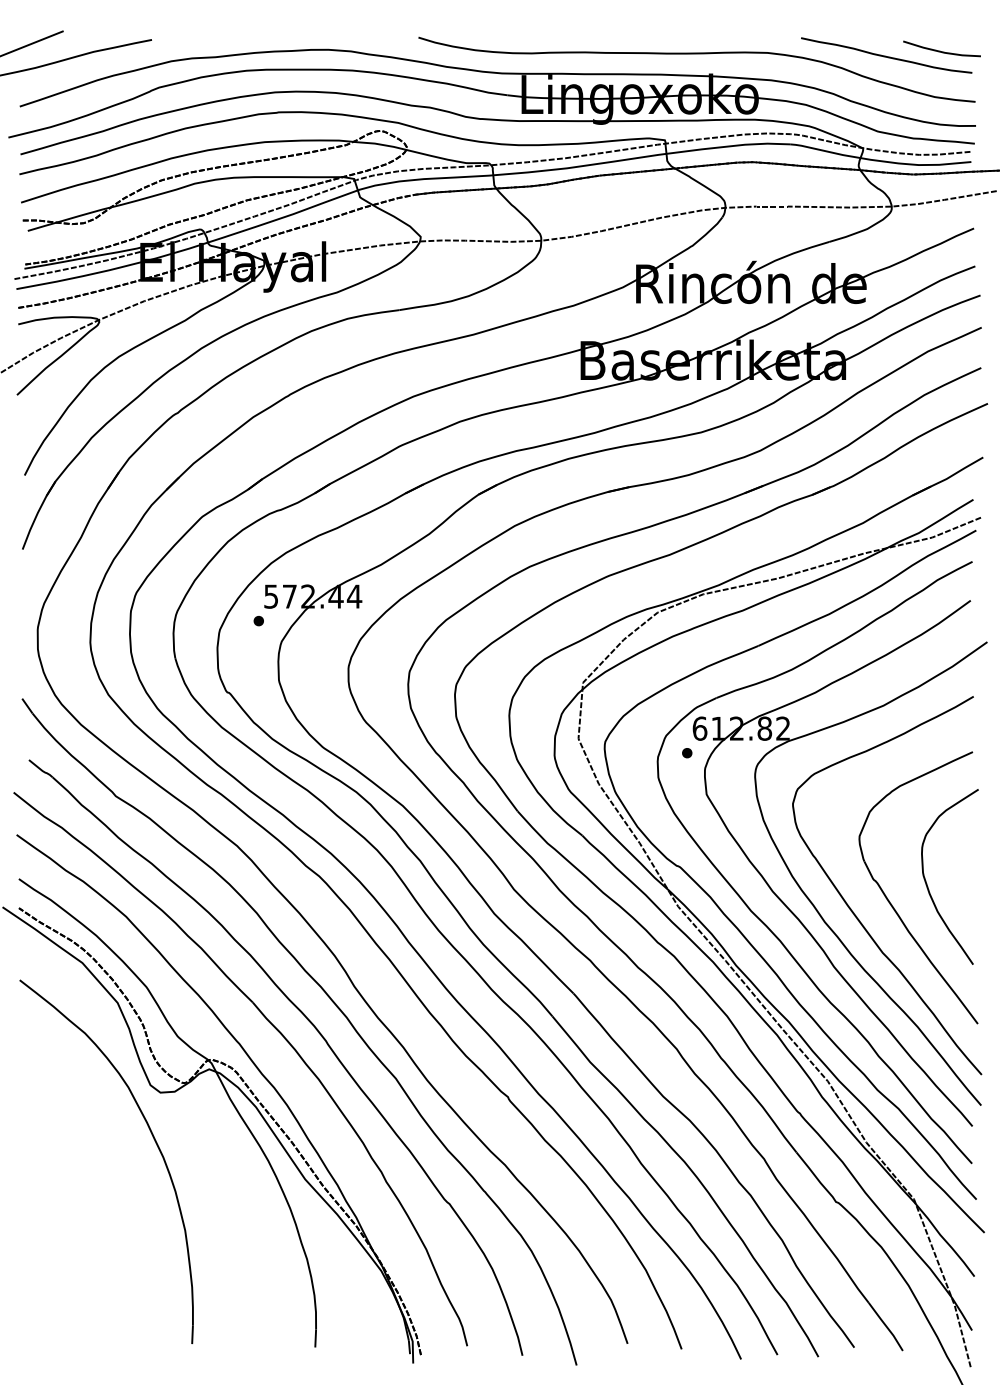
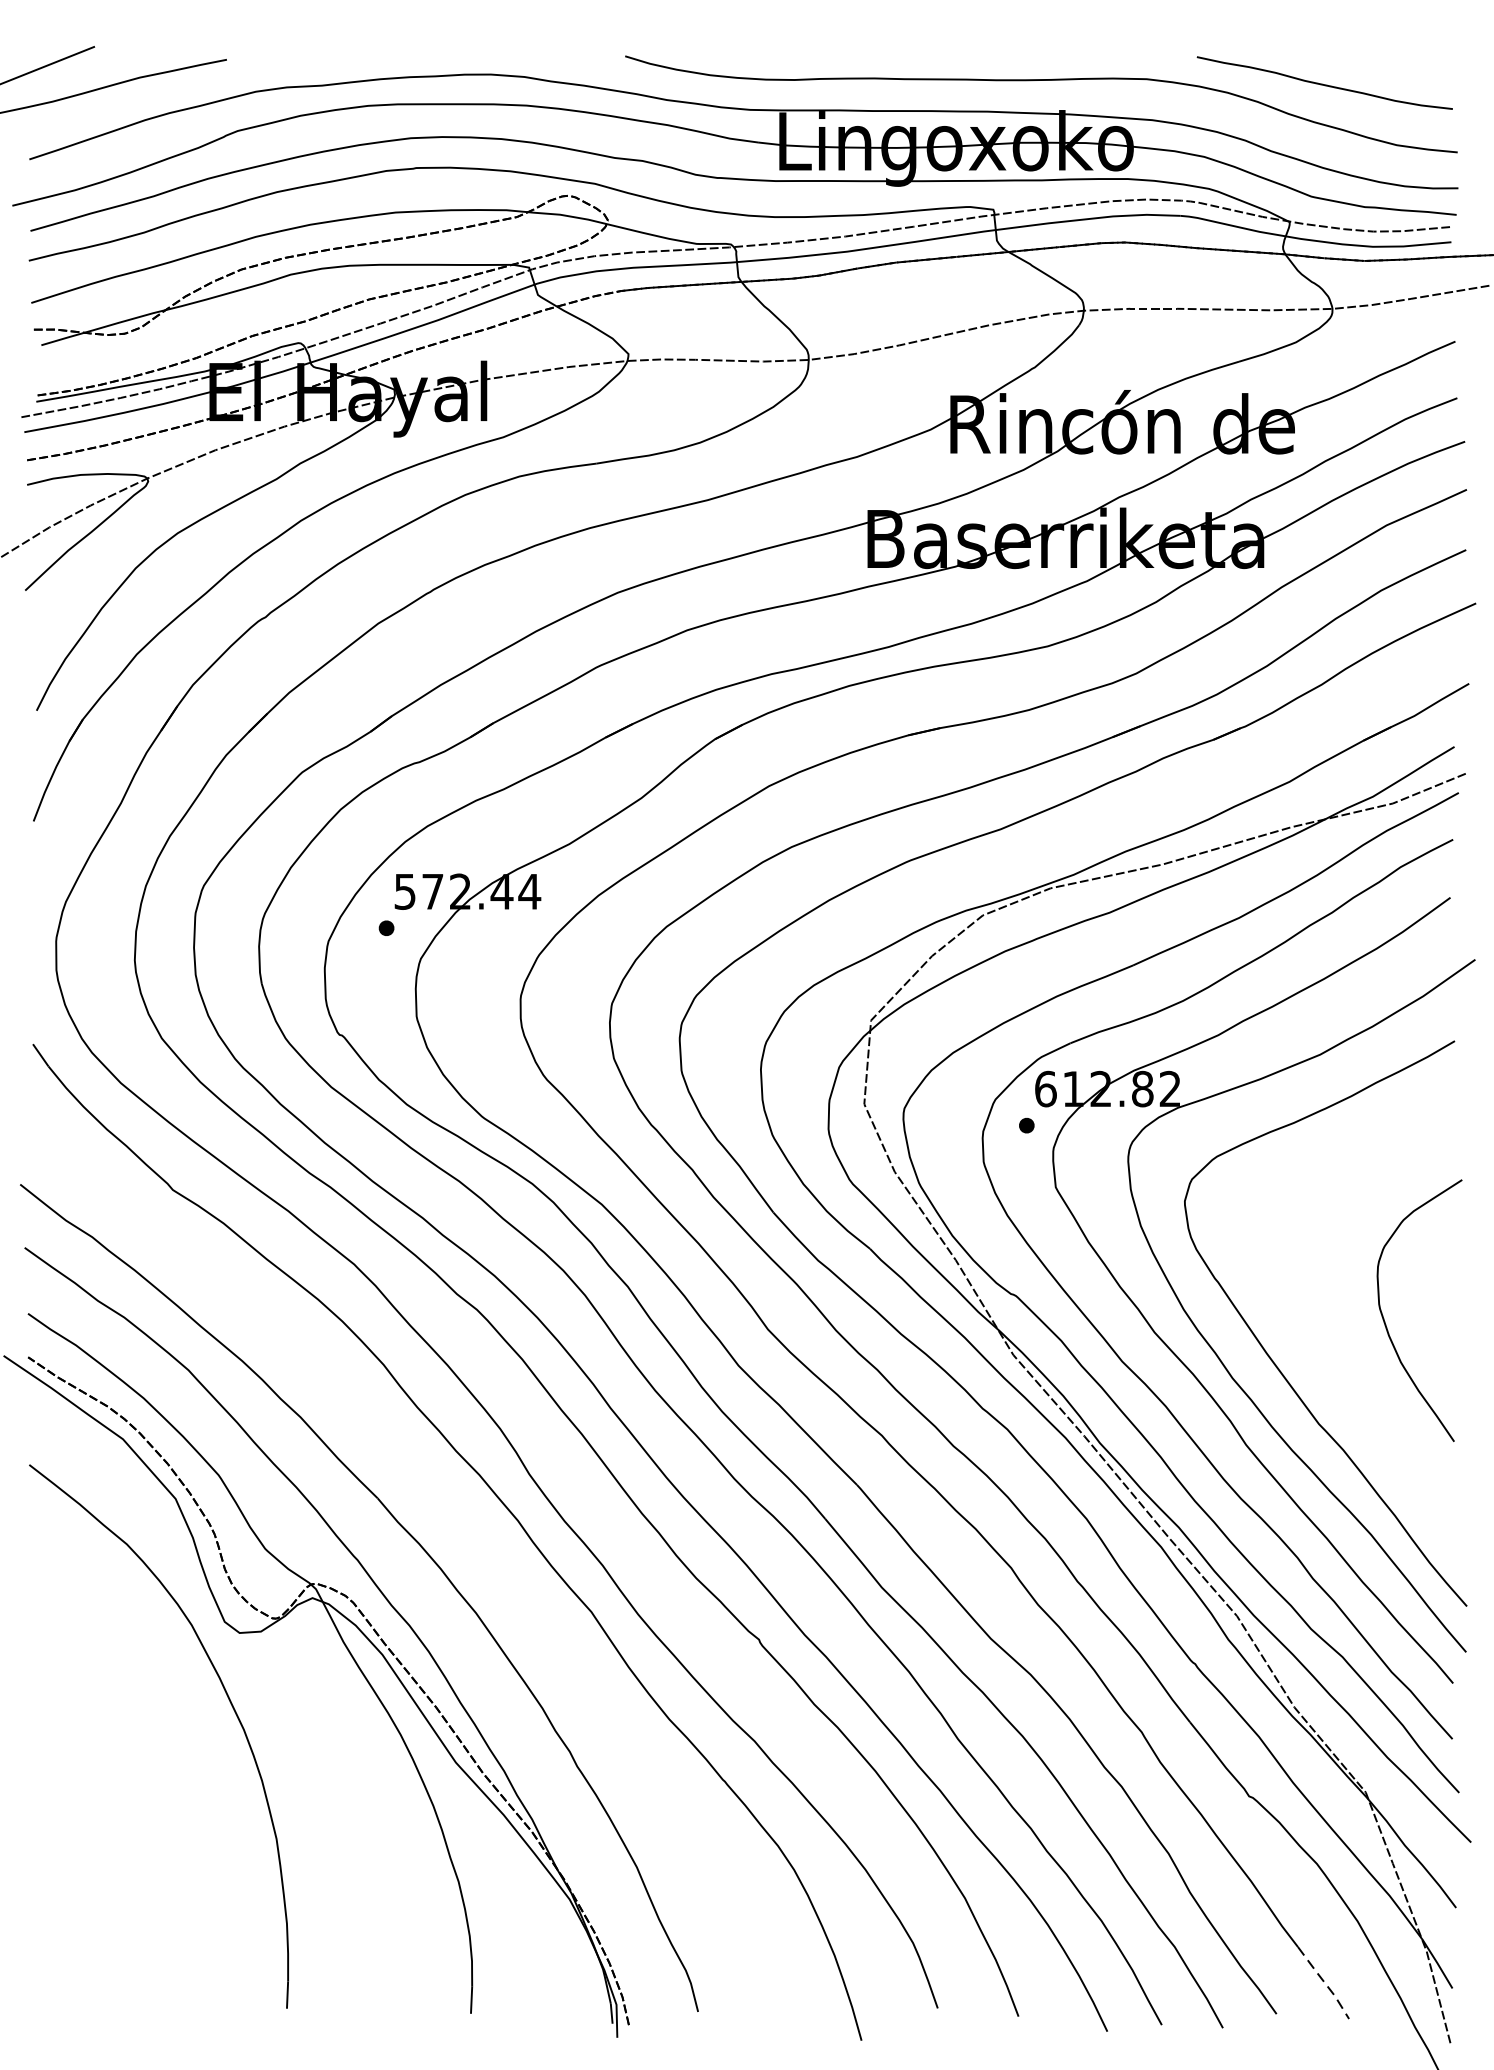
line: (940, 50) -> (1405, 75), removed
part: (892, 904) -> (1333, 1351), removed
part: (314, 1028) -> (469, 1537), removed
line: (886, 1326) -> (1324, 1982), solid -> dashed

